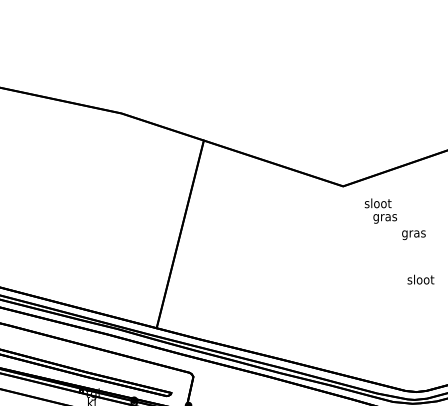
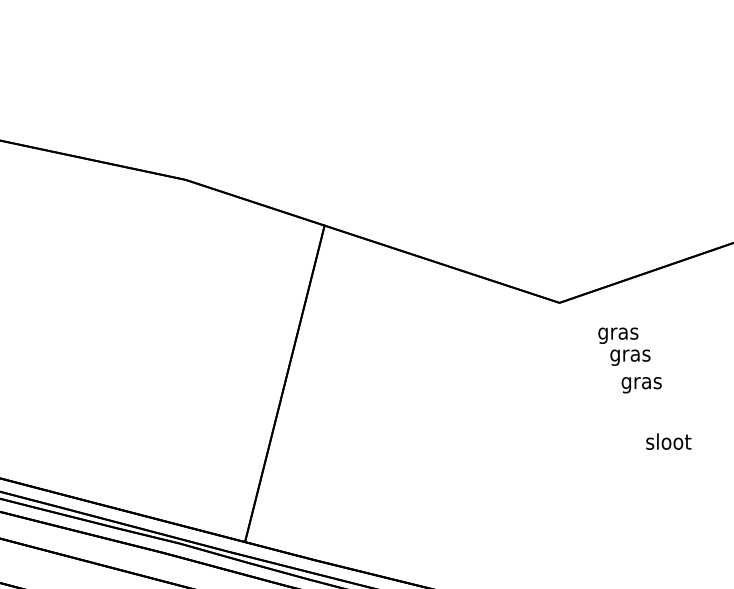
text: (377, 204) -> (617, 333), sloot -> gras
text: (413, 234) -> (641, 384), moved
text: (420, 279) -> (667, 441), moved

